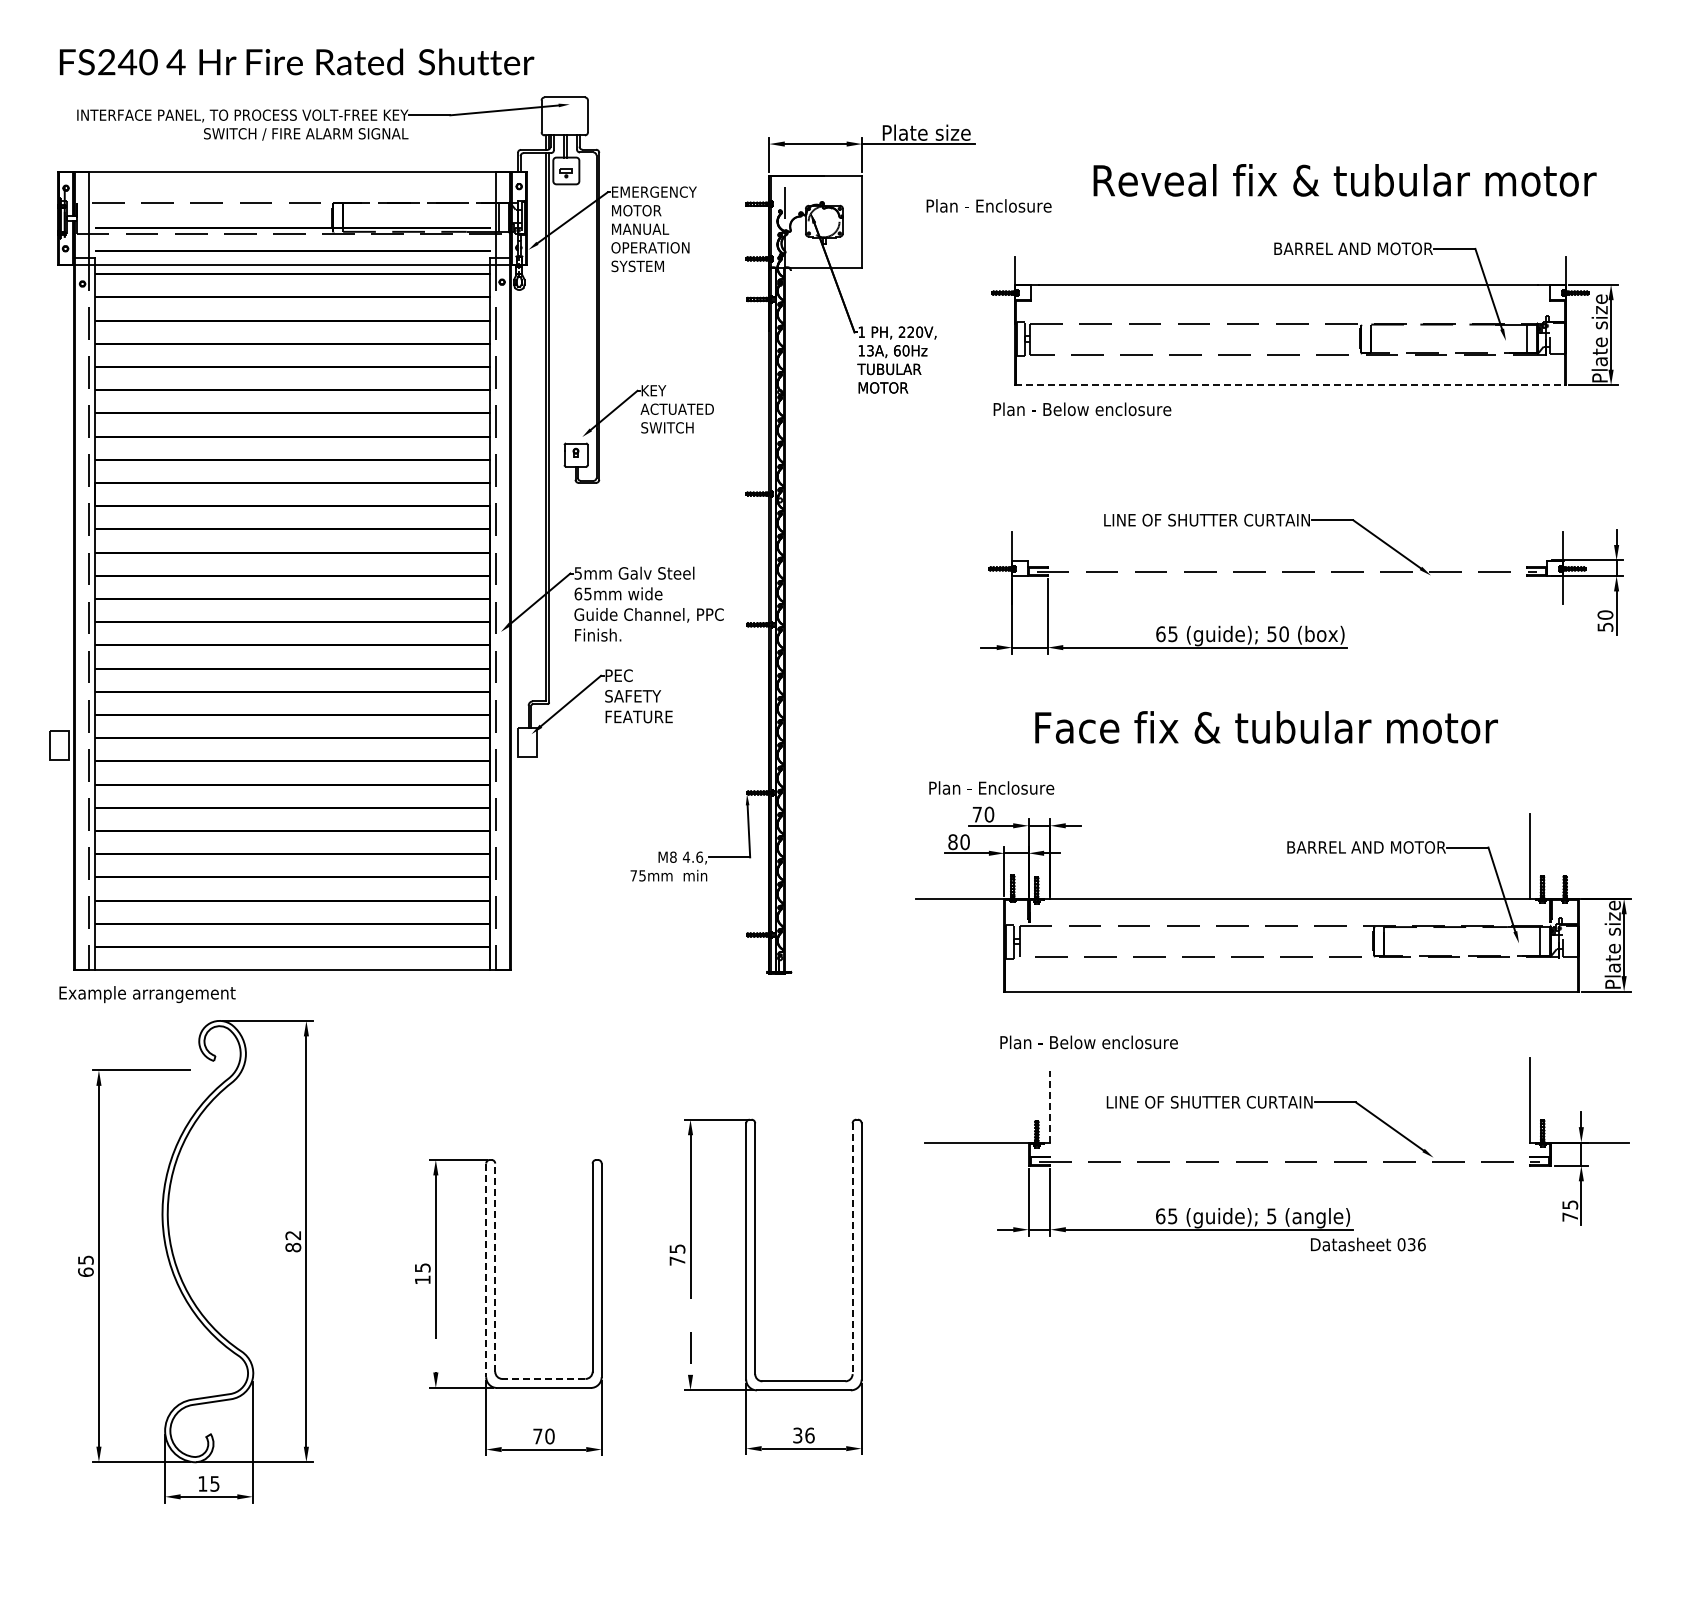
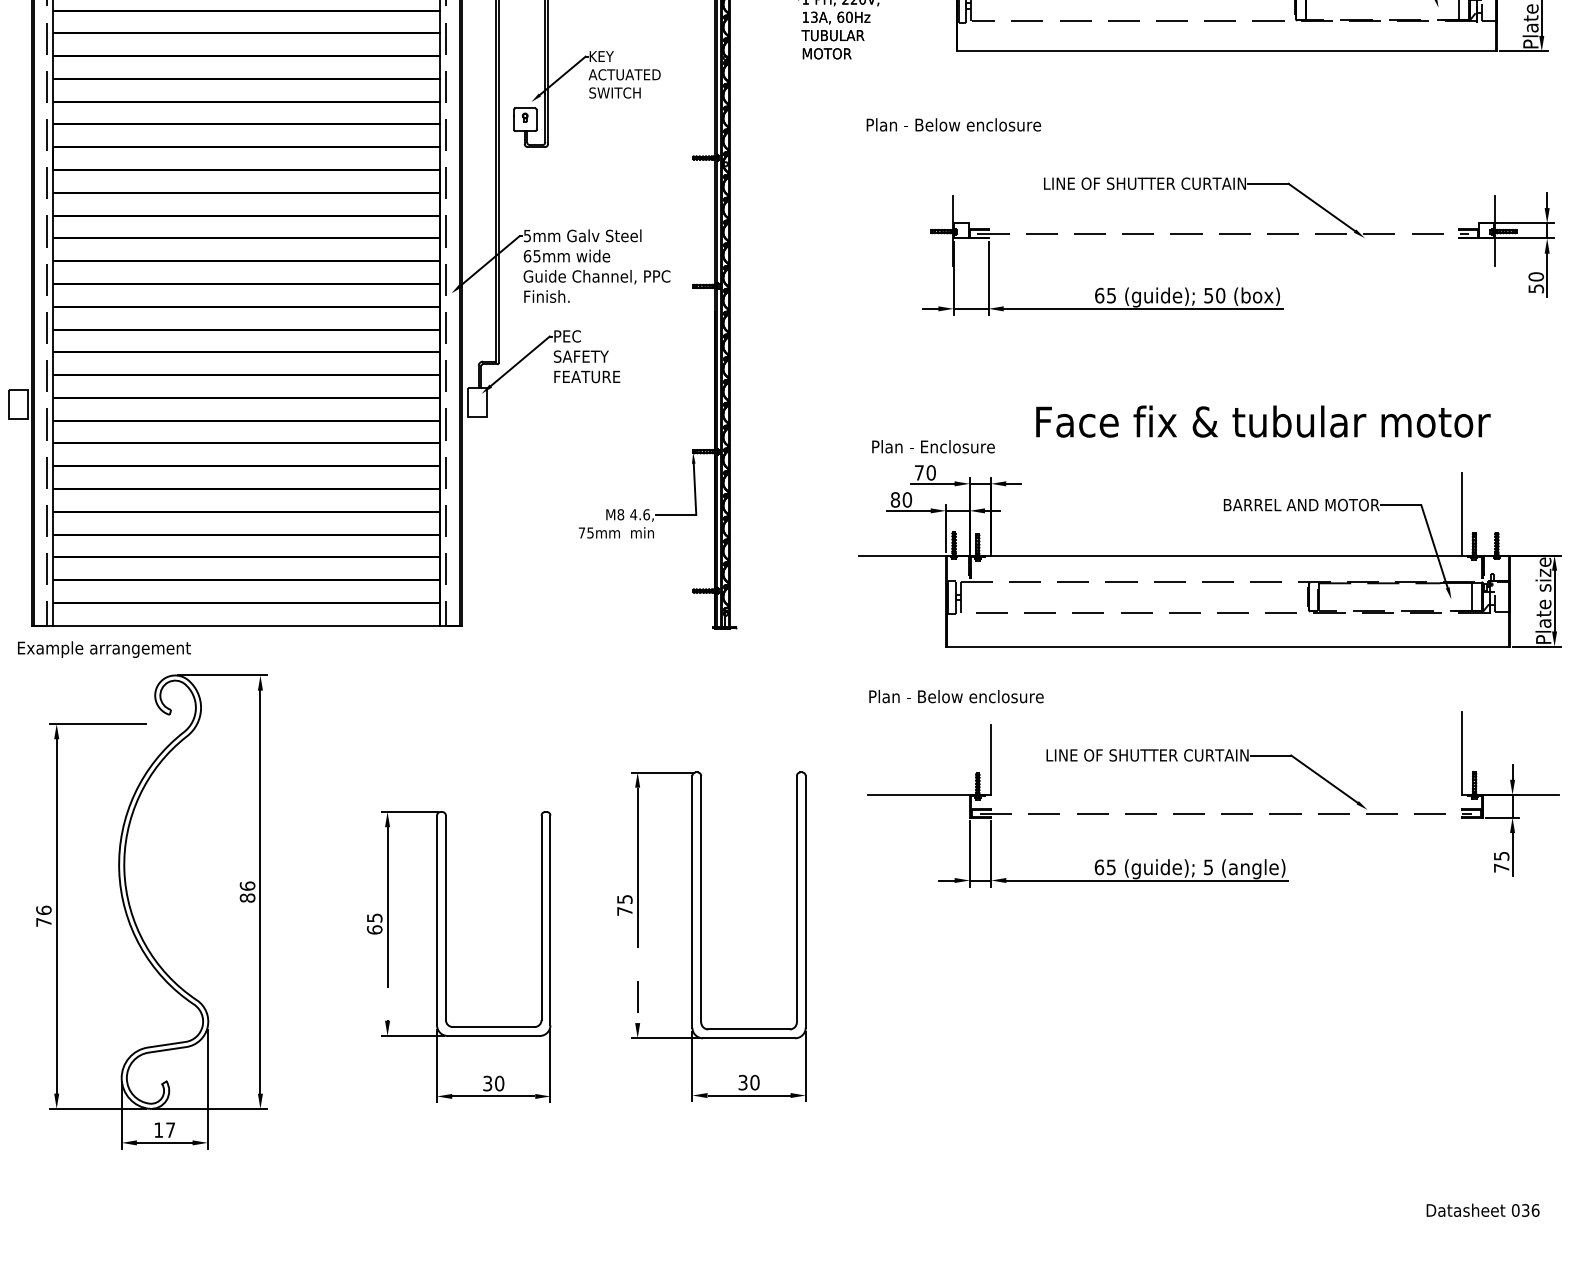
line: (1290, 385) -> (1226, 51), dashed -> solid
text: (1082, 409) -> (953, 125), moved
text: (1266, 727) -> (1263, 421), moved
text: (1088, 1042) -> (955, 696), moved
line: (1050, 1106) -> (991, 759), dashed -> solid
text: (293, 1235) -> (247, 886), 82 -> 86
text: (1368, 1244) -> (1483, 1210), moved
line: (852, 1249) -> (796, 899), dashed -> solid
text: (85, 1265) -> (43, 915), 65 -> 76
line: (495, 1267) -> (446, 917), dashed -> solid
line: (486, 1270) -> (437, 920), dashed -> solid
text: (422, 1279) -> (374, 929), 15 -> 65
line: (543, 1378) -> (493, 1026), dashed -> solid
text: (809, 1435) -> (754, 1082), 36 -> 30
text: (537, 1436) -> (487, 1083), 70 -> 30
text: (214, 1483) -> (170, 1129), 15 -> 17

